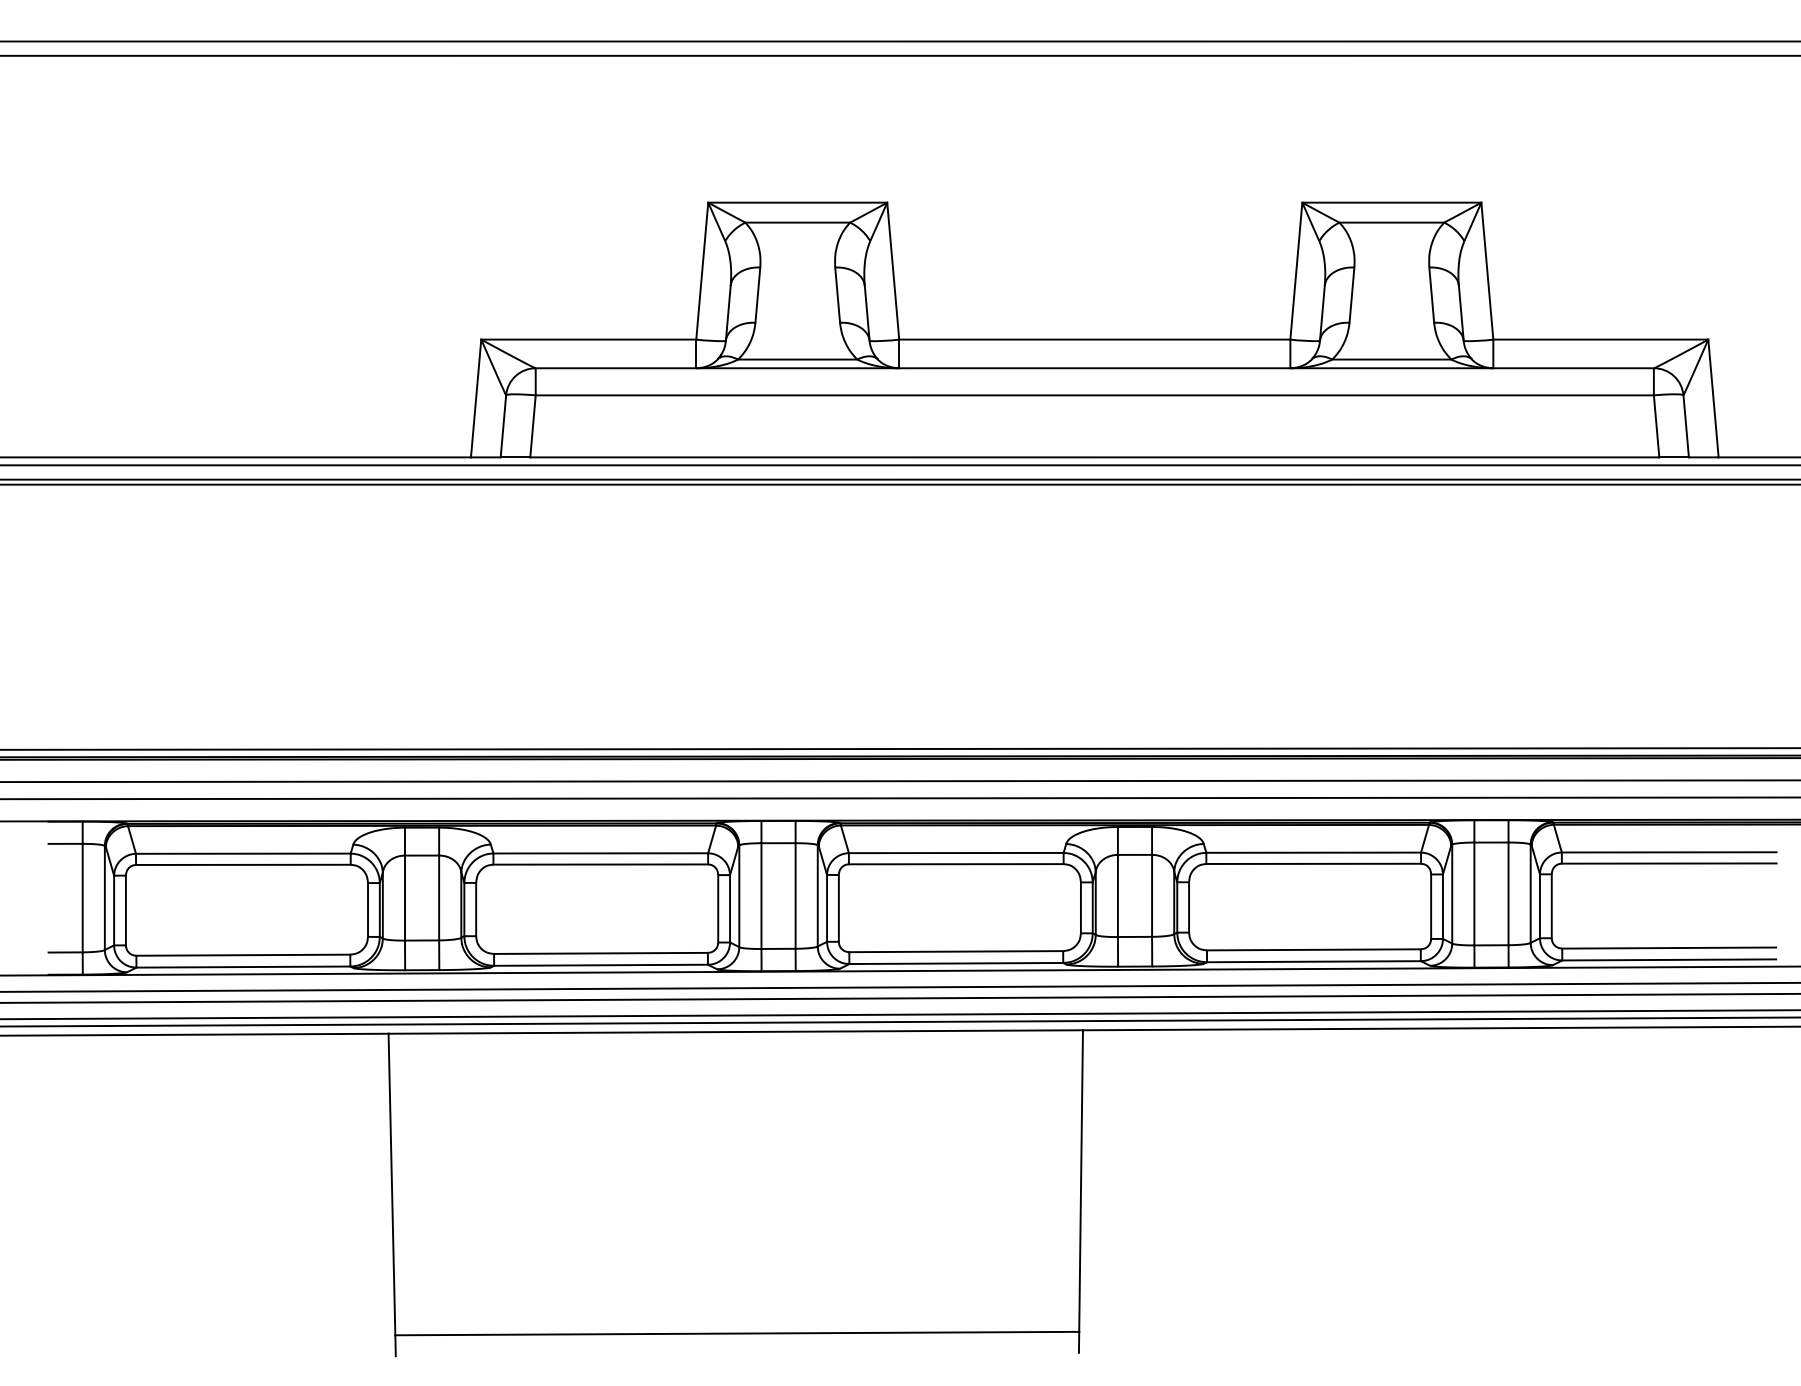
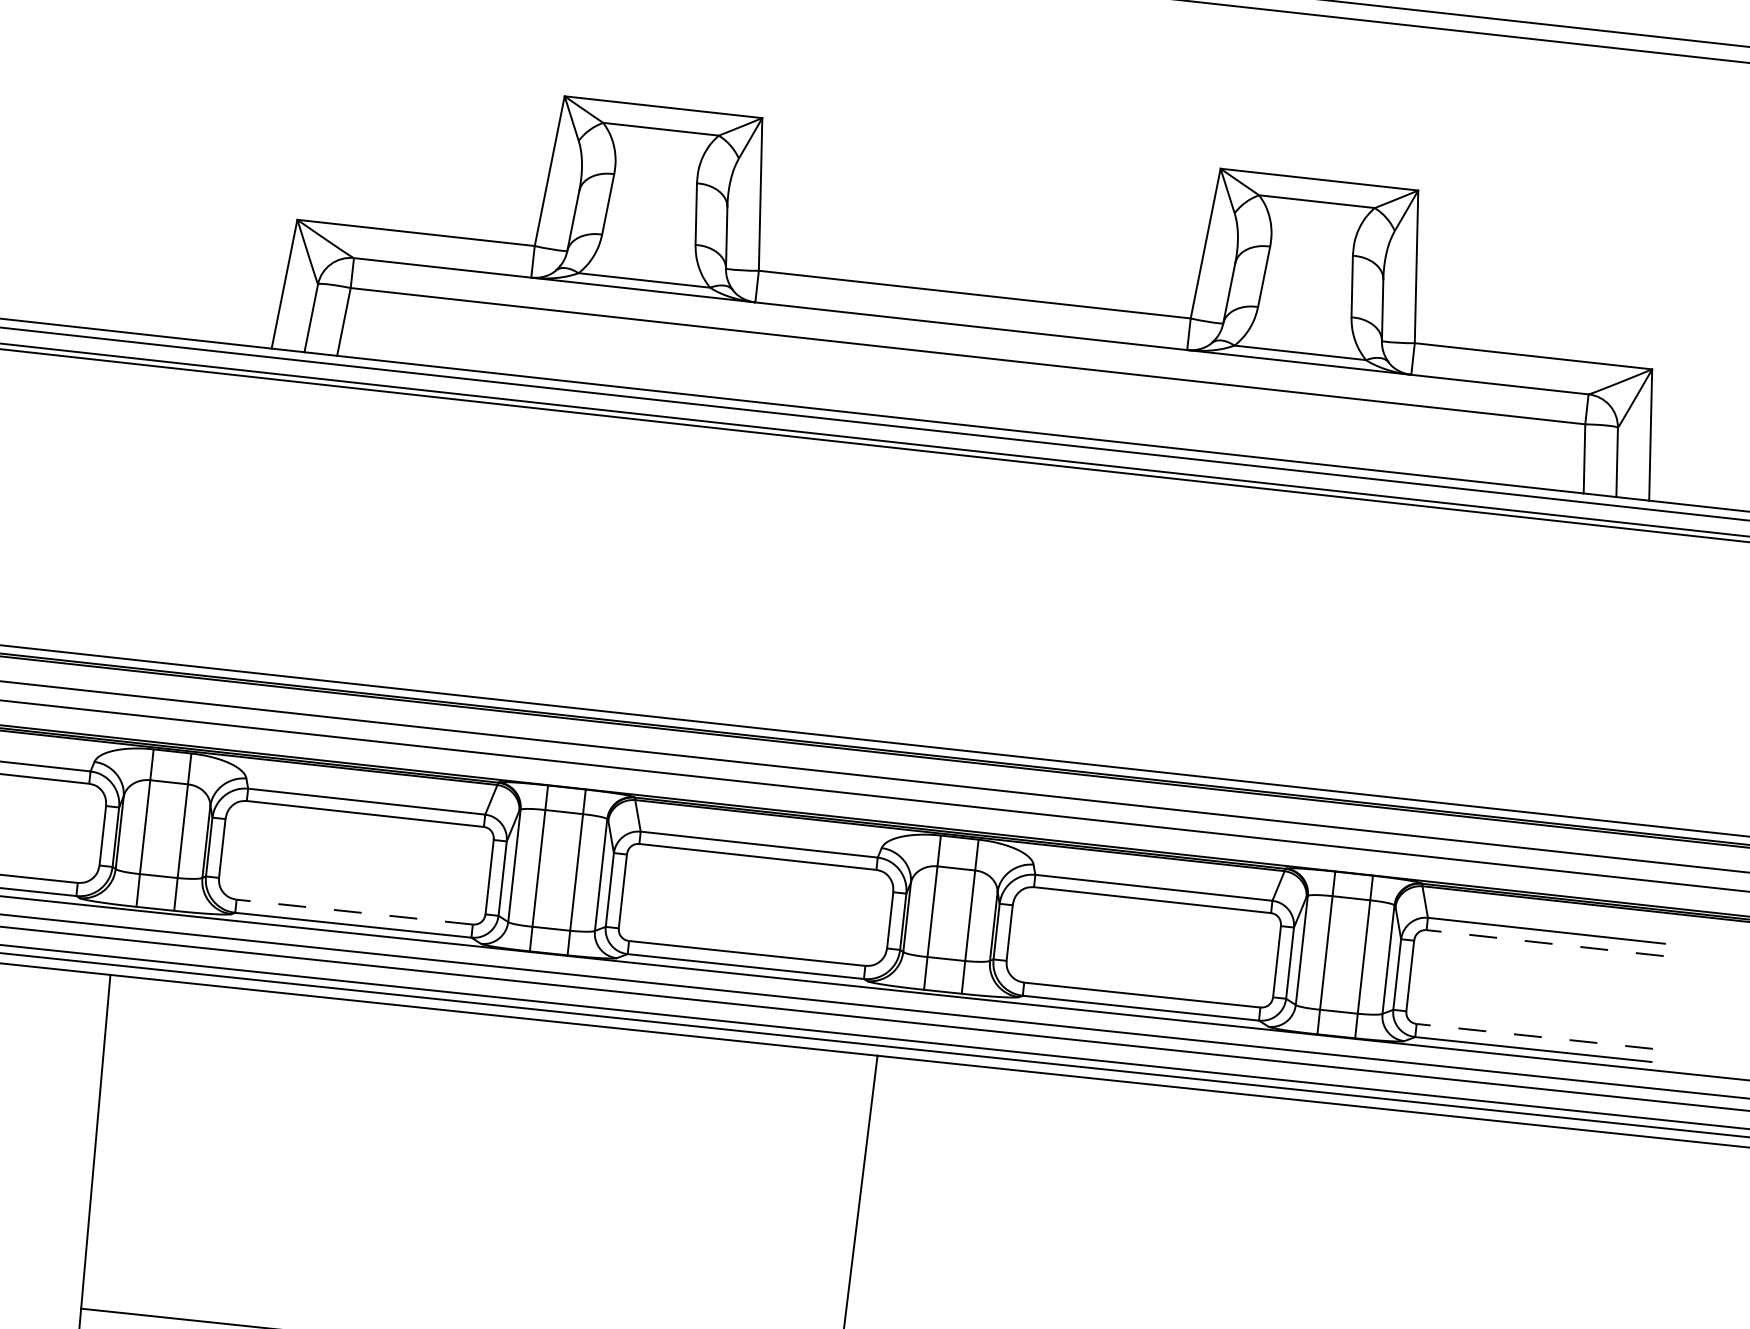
line: (1668, 863) -> (1544, 942), solid -> dashed
line: (1669, 948) -> (1535, 1036), solid -> dashed
line: (600, 953) -> (354, 912), solid -> dashed

